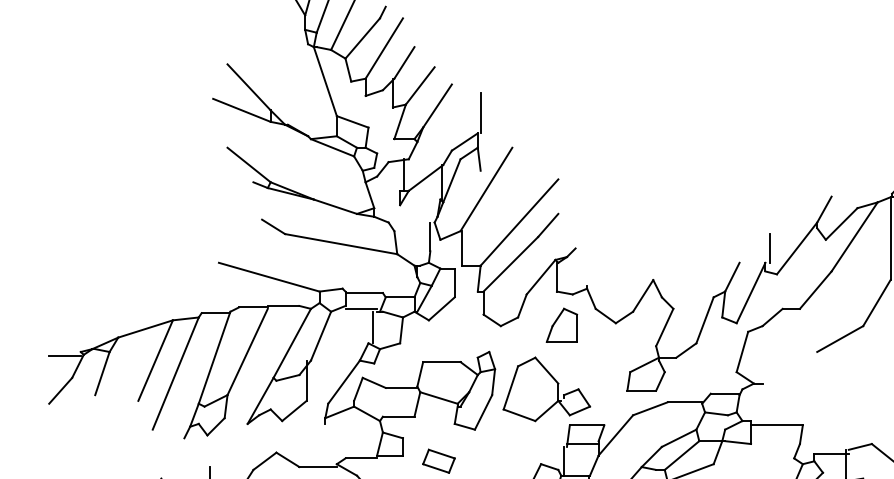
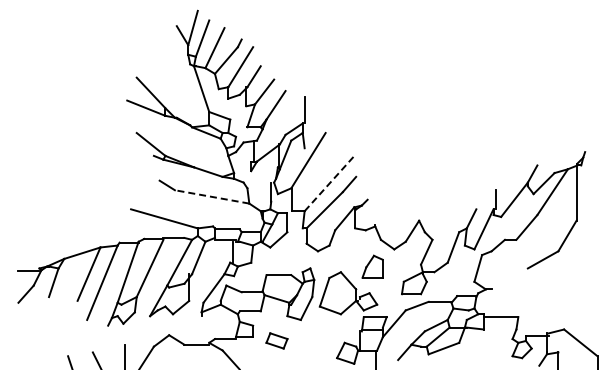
line: (519, 222) -> (330, 182), solid -> dashed
line: (341, 243) -> (212, 196), solid -> dashed
part: (561, 324) -> (372, 266), moved

